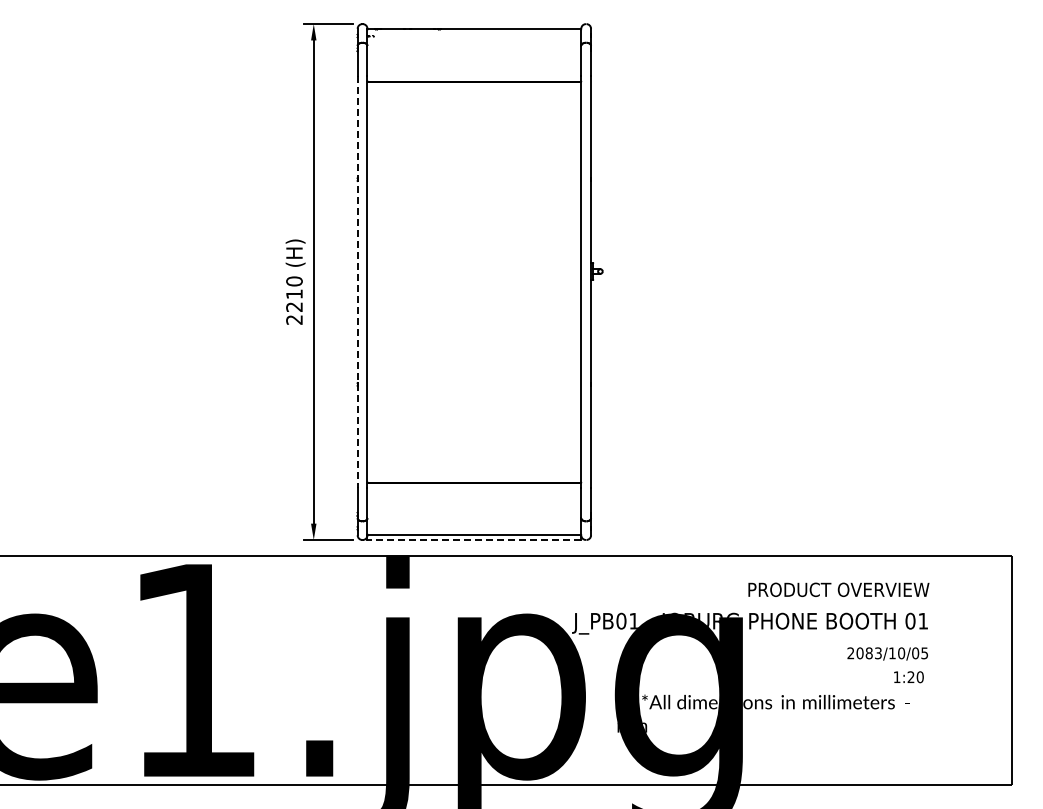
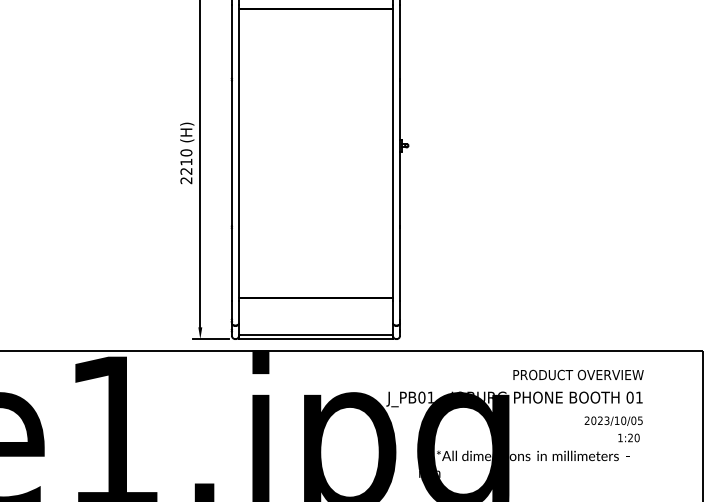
line: (357, 282) -> (231, 153), dashed -> solid
line: (474, 539) -> (316, 338), dashed -> solid
text: (868, 653) -> (599, 420), 2083/10/05 -> 2023/10/05

